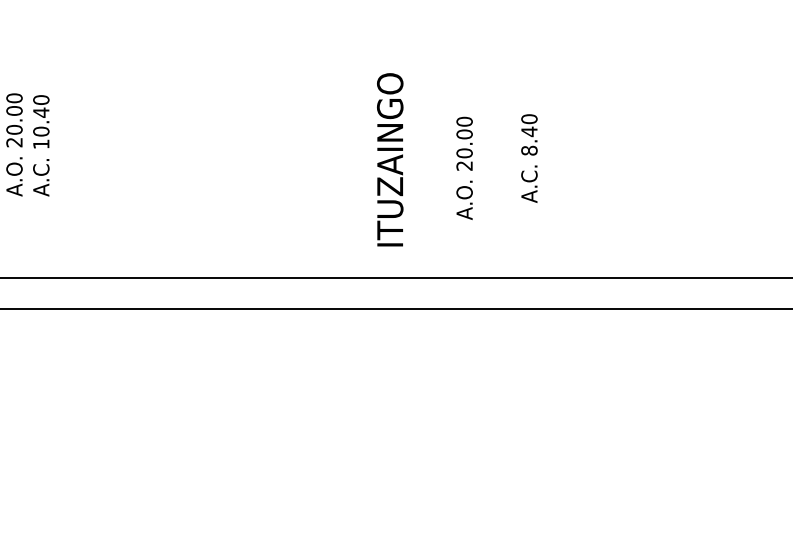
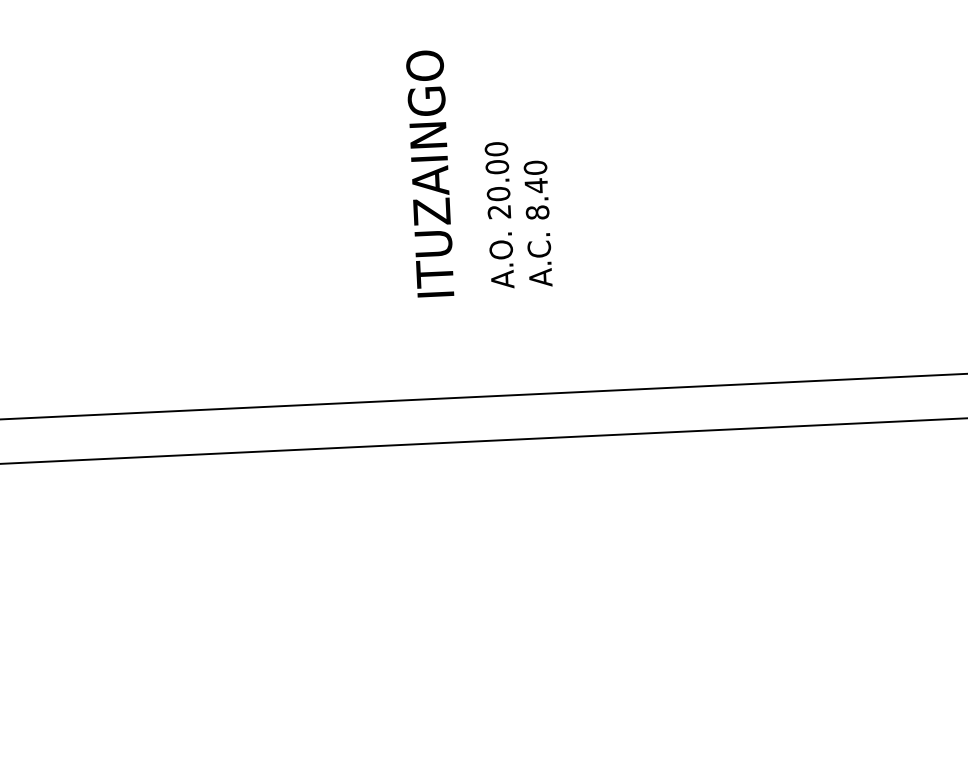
text: (529, 158) -> (538, 223), moved
text: (390, 159) -> (430, 173), moved
text: (464, 167) -> (499, 214), moved

